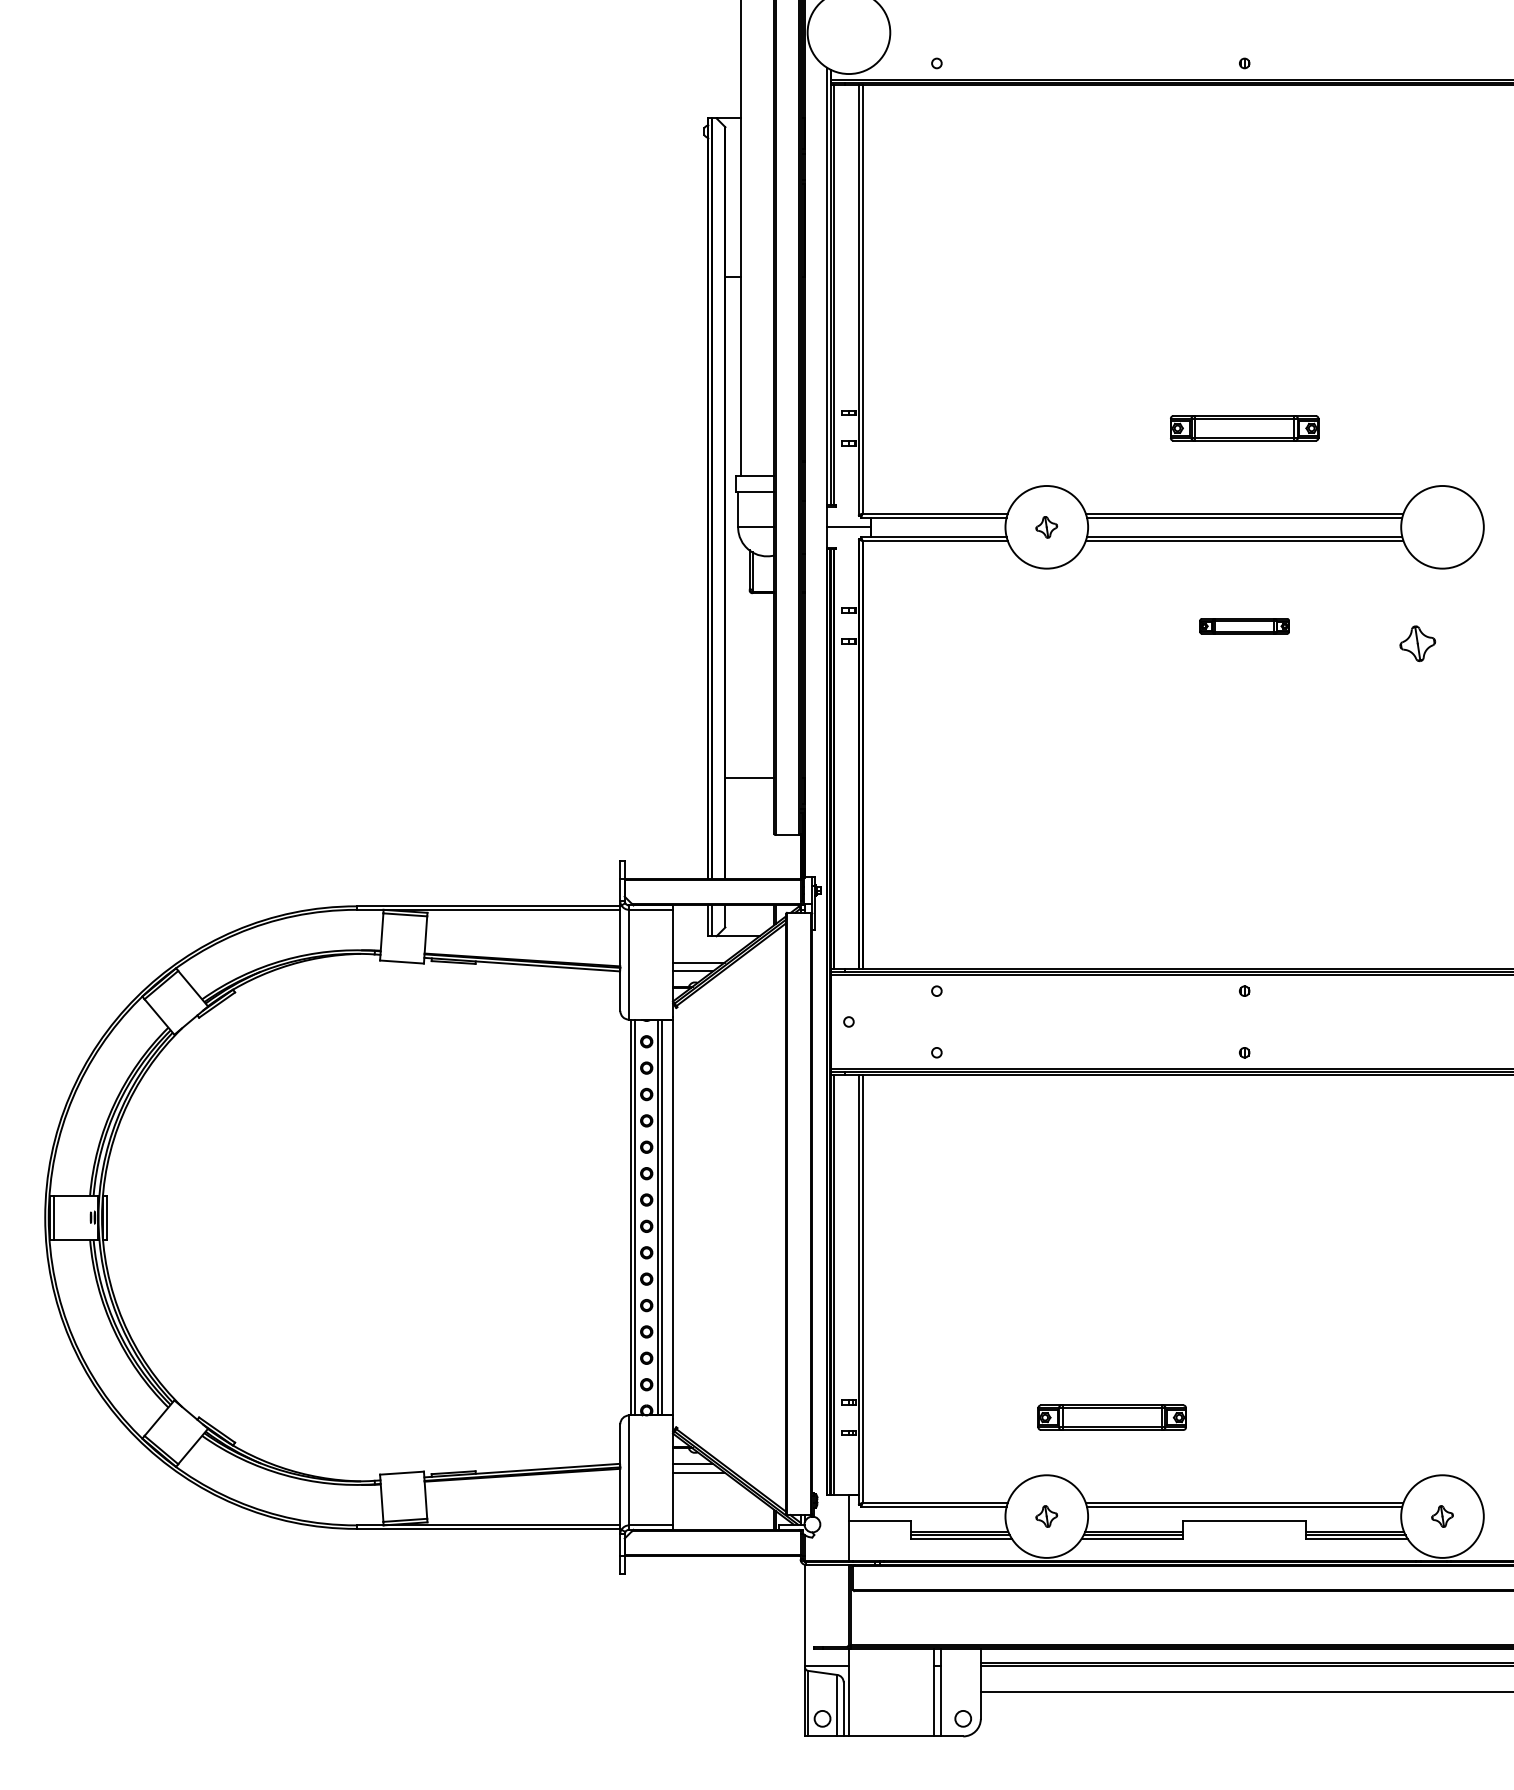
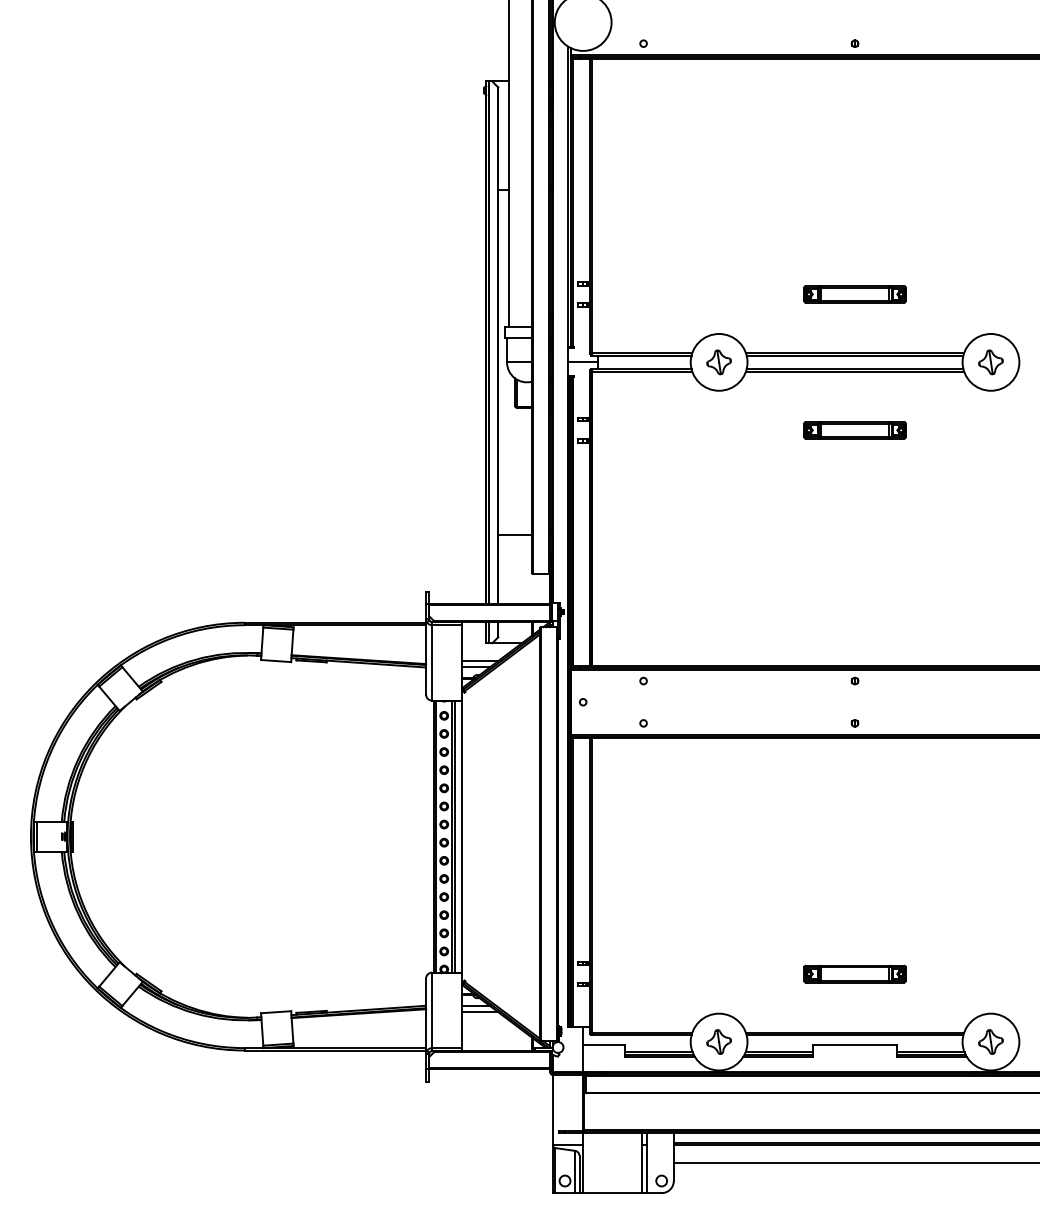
part: (1045, 527) -> (718, 362), size x1.67
part: (1243, 626) -> (854, 430), size x1.67
part: (1417, 643) -> (990, 362), moved
part: (1111, 1416) -> (854, 973), moved
part: (1045, 1515) -> (718, 1041), size x1.67
part: (1441, 1515) -> (990, 1041), size x1.67

